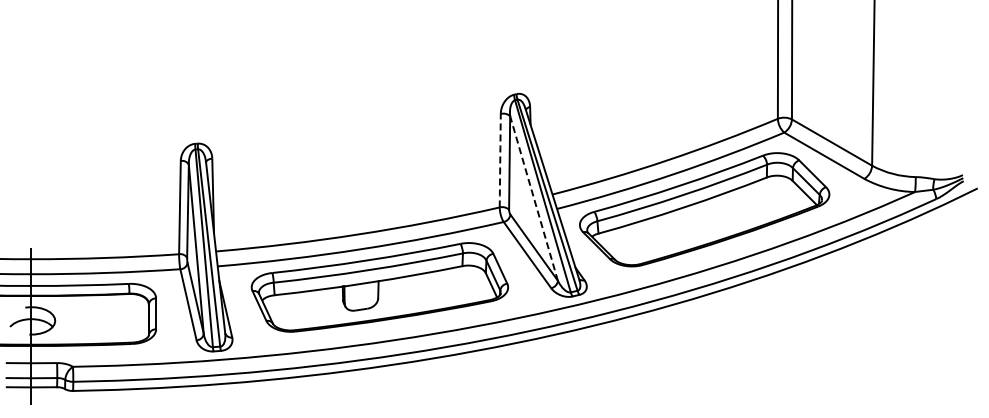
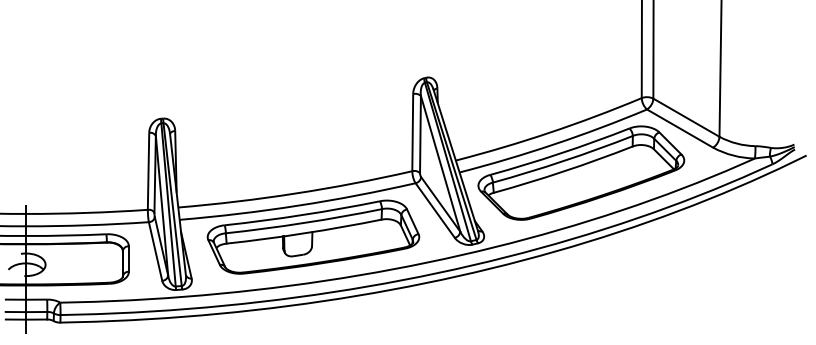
line: (500, 161) -> (412, 133), dashed -> solid
line: (534, 198) -> (440, 163), dashed -> solid

